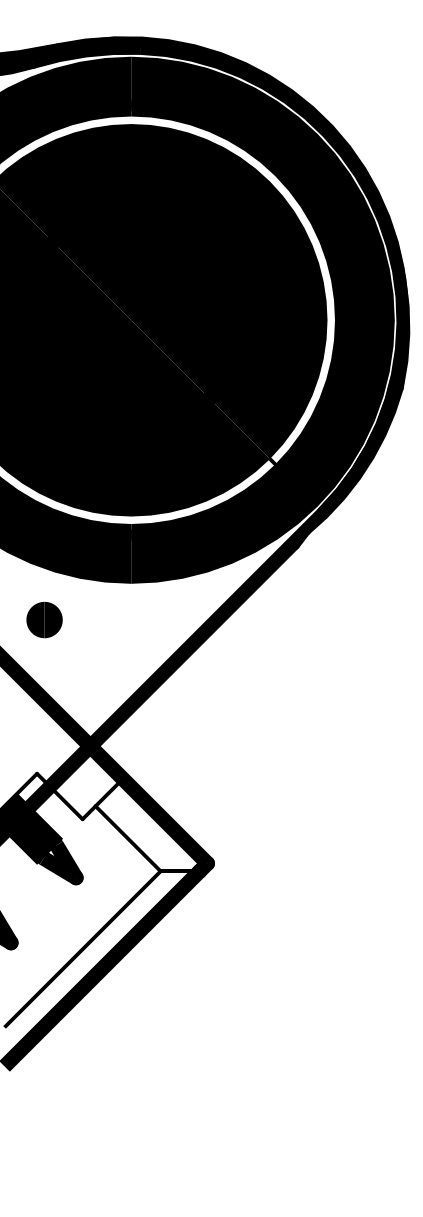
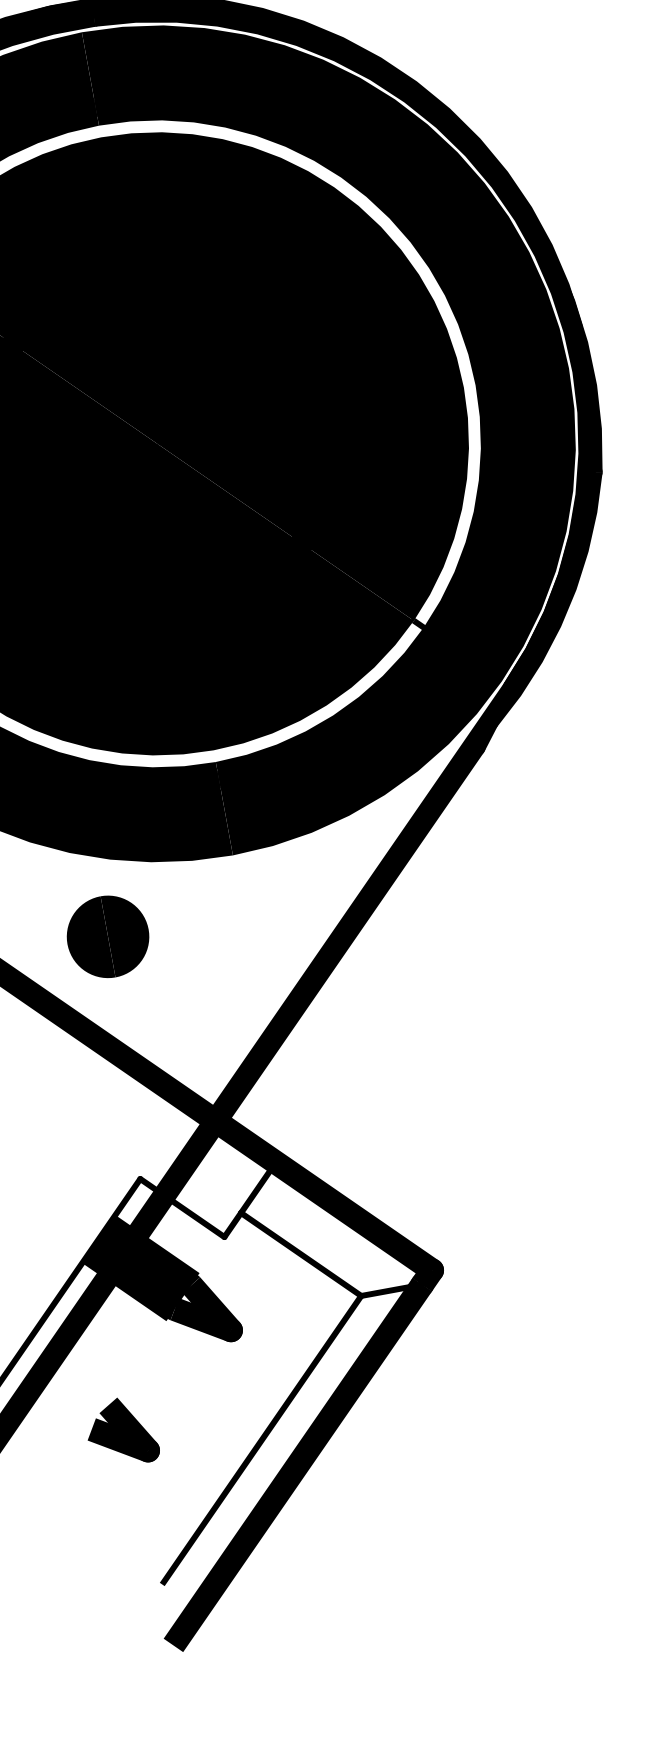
part: (44, 619) -> (107, 936), size x1.43

